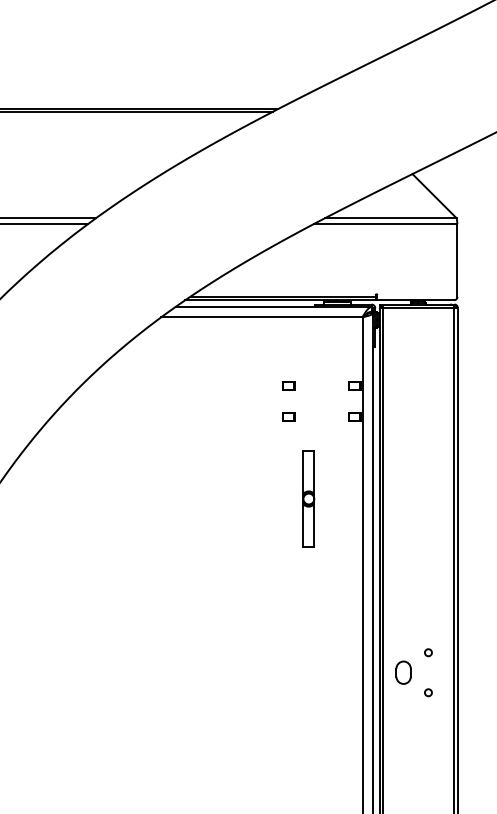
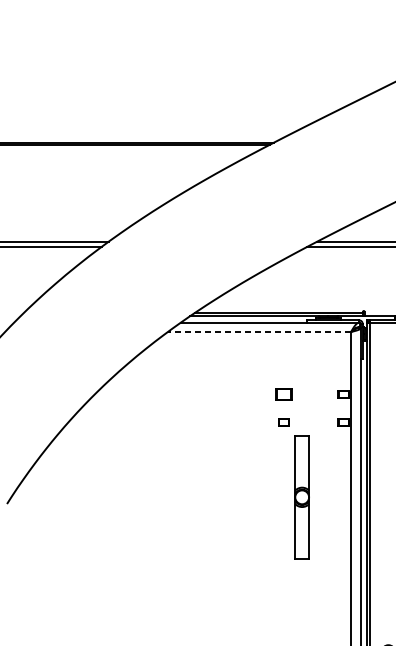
line: (261, 317) -> (259, 332), solid -> dashed
part: (288, 385) -> (283, 394), size x1.4
part: (308, 498) -> (301, 496), size x1.4

